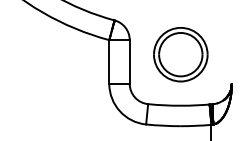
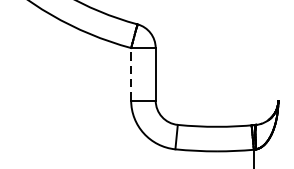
part: (180, 54) -> (216, 65), removed
line: (109, 61) -> (131, 73), solid -> dashed

